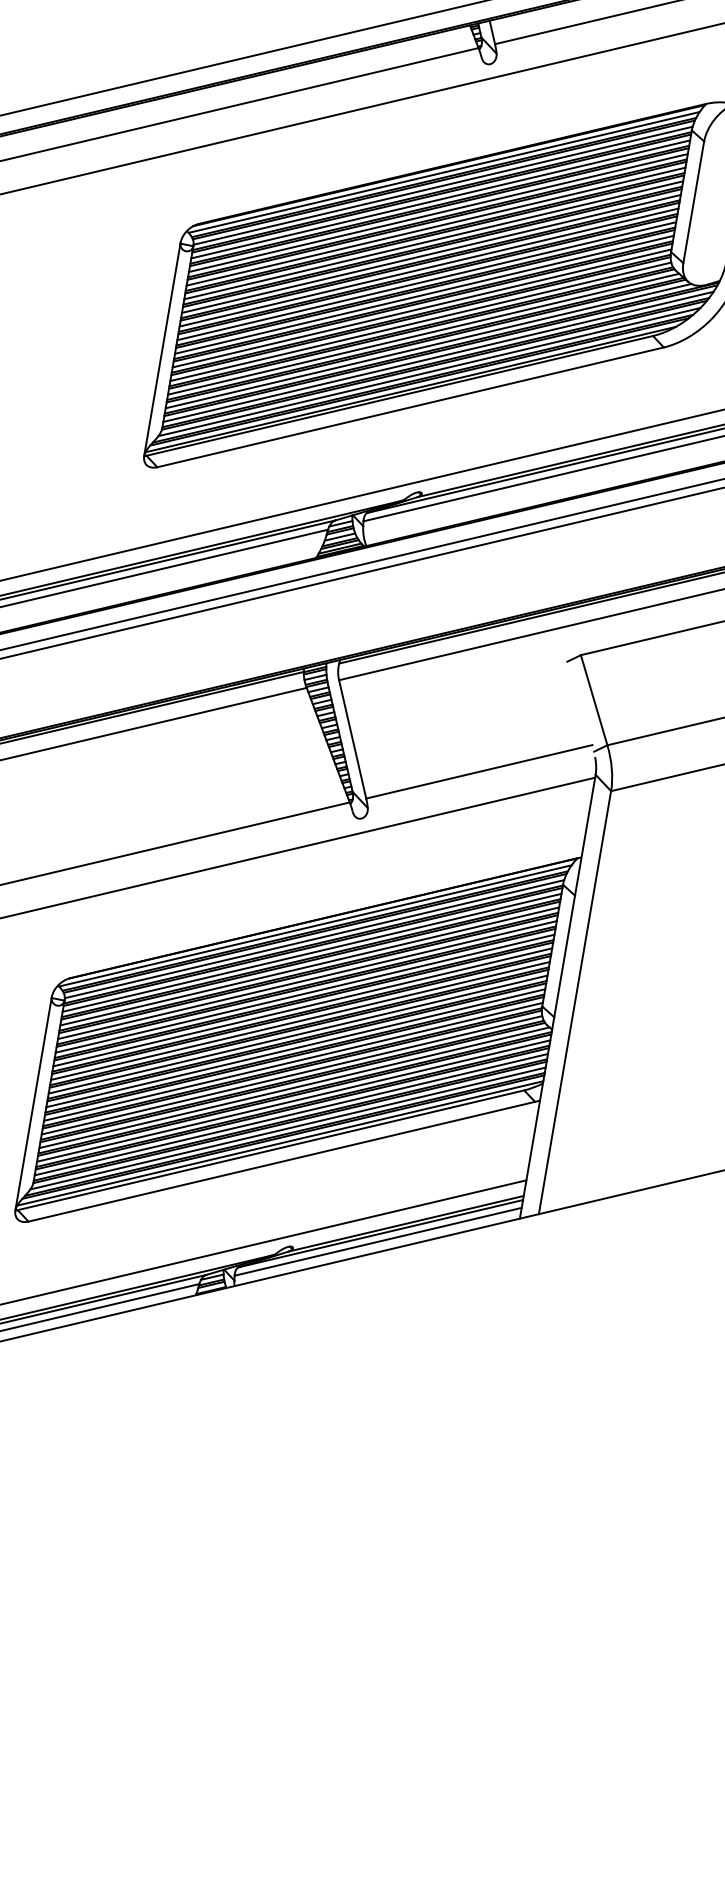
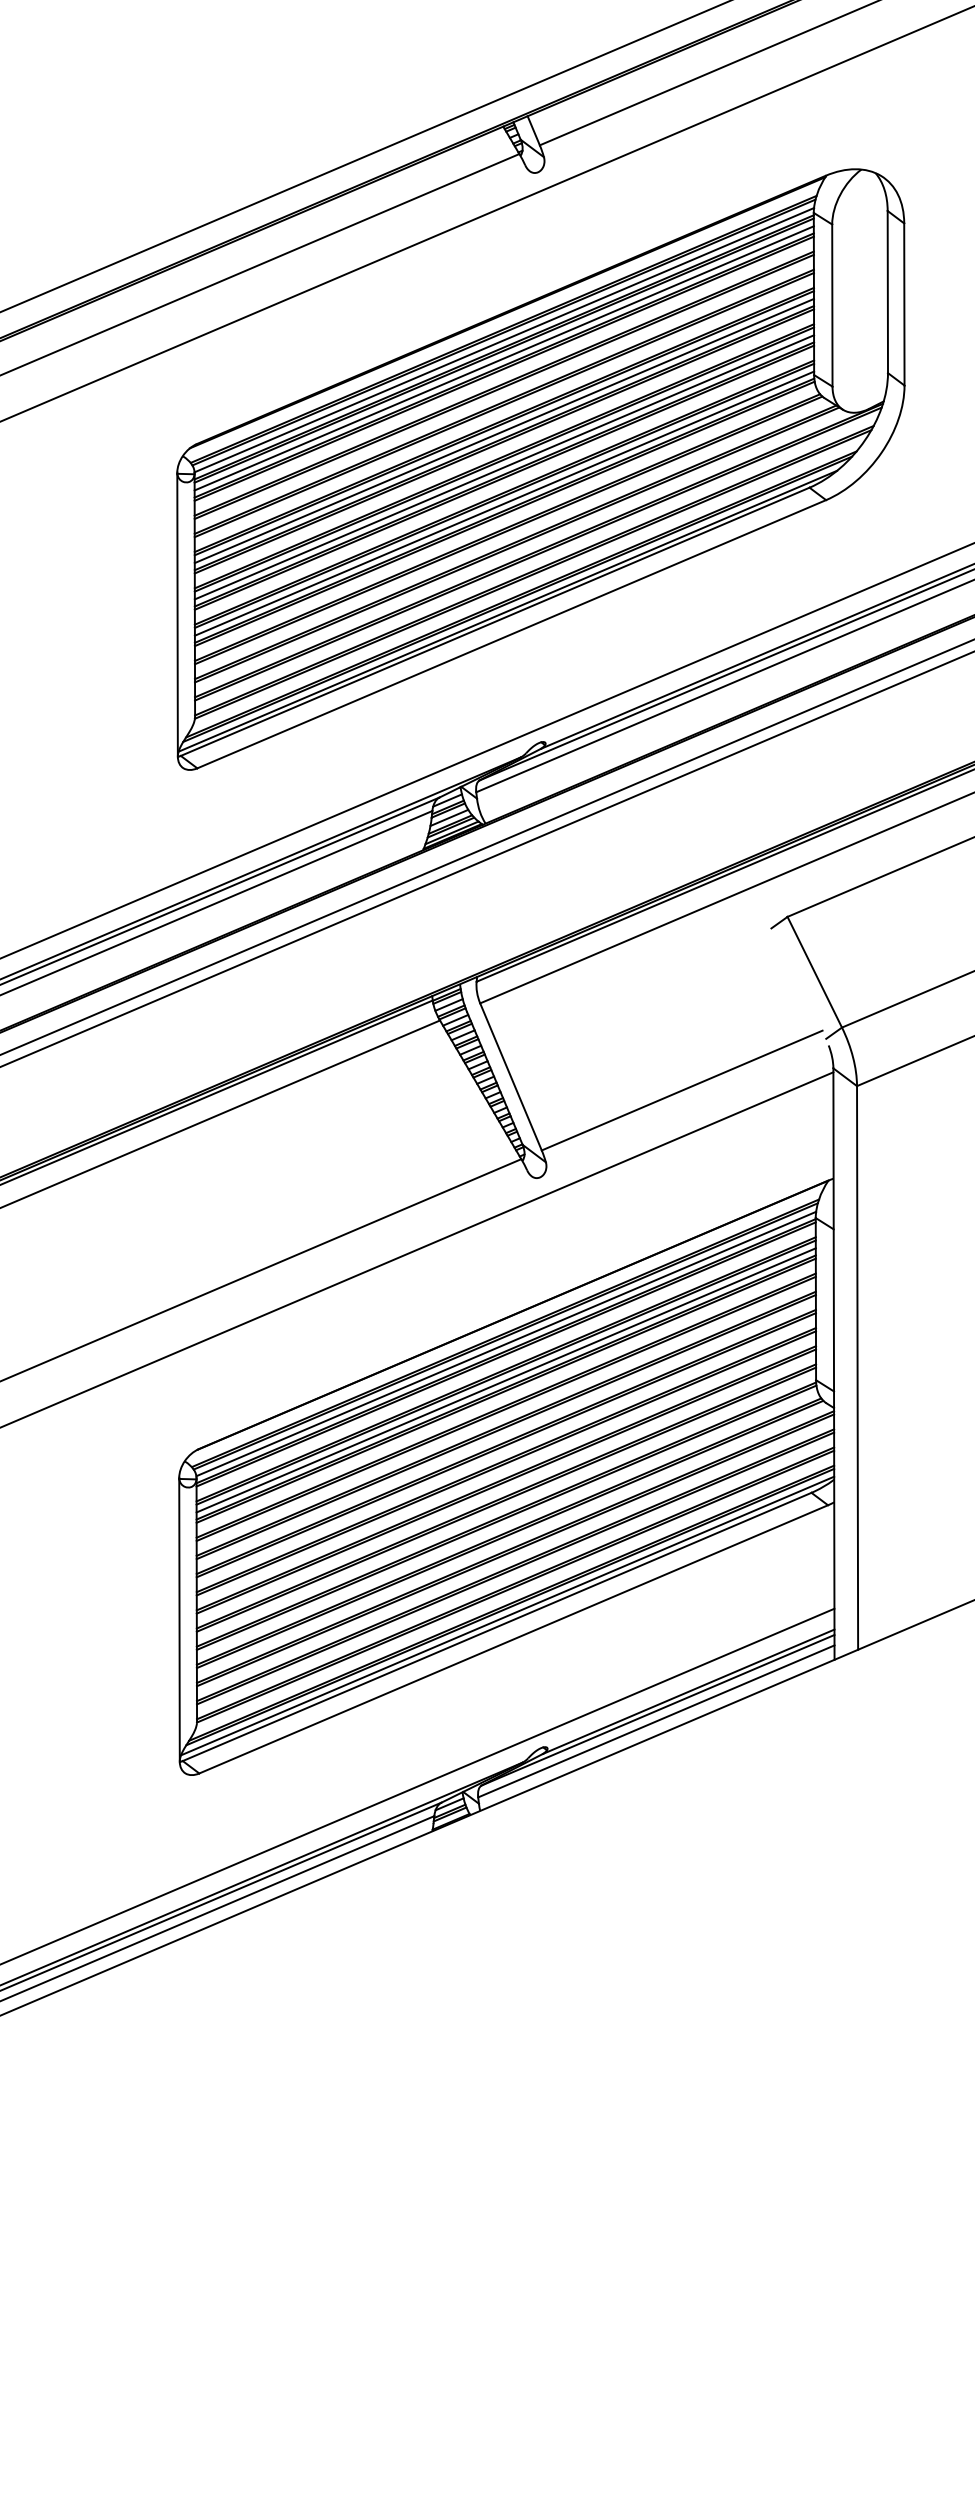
line: (444, 172) -> (502, 322), removed
line: (437, 212) -> (503, 376), removed
line: (435, 226) -> (503, 394), removed
line: (433, 239) -> (503, 412), removed
line: (429, 267) -> (504, 449), removed
line: (424, 294) -> (504, 485), removed
line: (420, 321) -> (505, 520), removed
line: (423, 334) -> (512, 536), removed
line: (428, 345) -> (521, 550), removed
line: (438, 356) -> (536, 562), removed
line: (429, 371) -> (527, 583), removed
line: (315, 925) -> (504, 1326), removed
line: (311, 952) -> (505, 1362), removed
line: (306, 979) -> (505, 1398), removed
line: (304, 993) -> (505, 1416), removed
line: (302, 1006) -> (505, 1434), removed
line: (299, 1020) -> (505, 1452), removed
line: (297, 1034) -> (505, 1471), removed
line: (295, 1048) -> (506, 1489), removed
line: (293, 1061) -> (506, 1507), removed
line: (292, 1074) -> (507, 1524), removed
line: (294, 1087) -> (513, 1540), removed
line: (293, 1101) -> (515, 1558), removed
line: (291, 1114) -> (515, 1576), removed
line: (288, 1128) -> (514, 1594), removed

